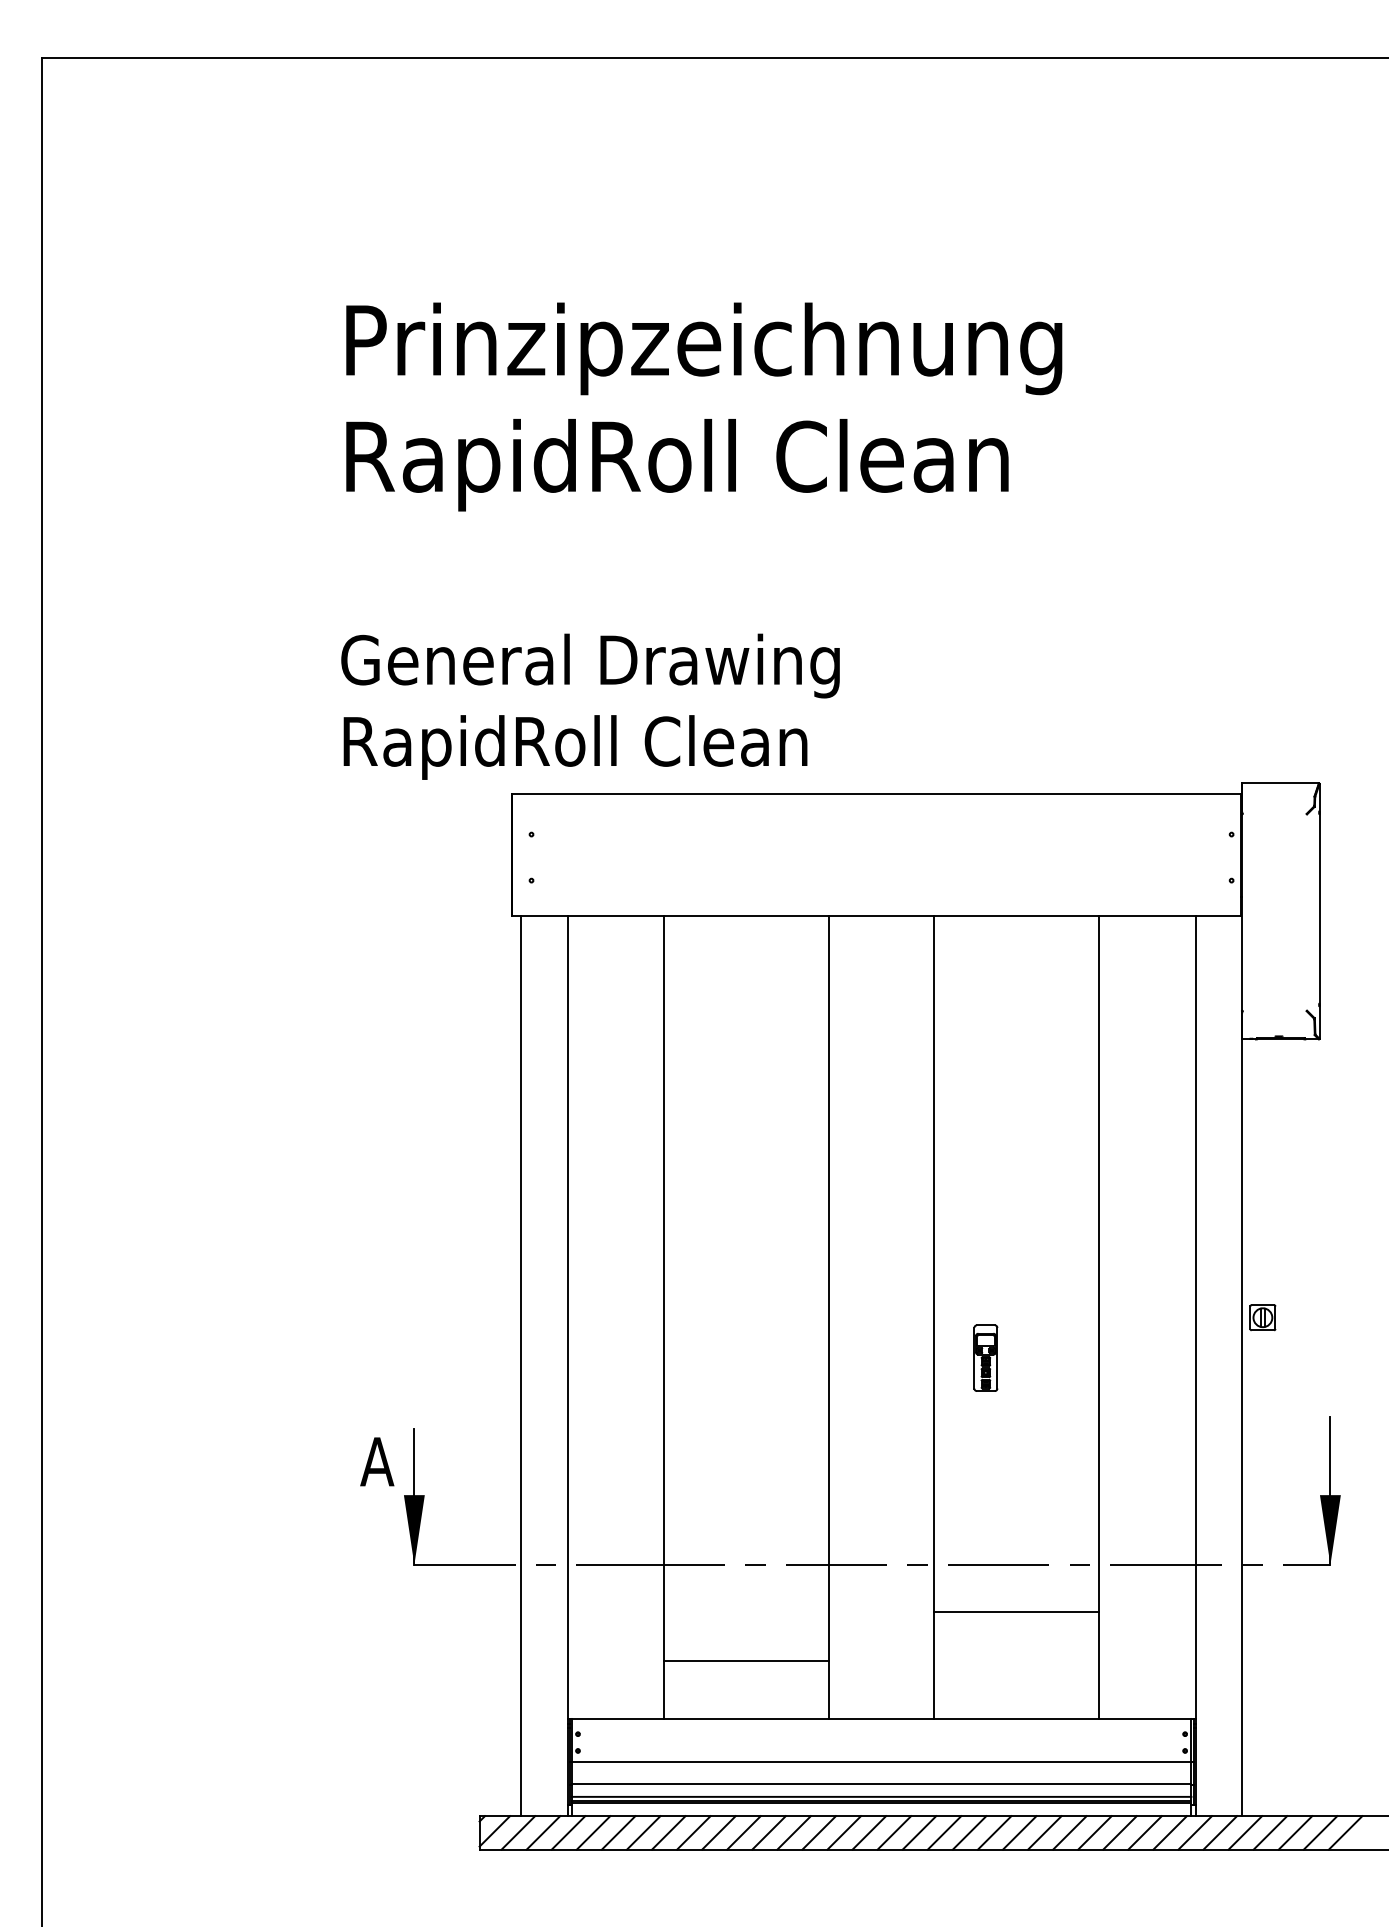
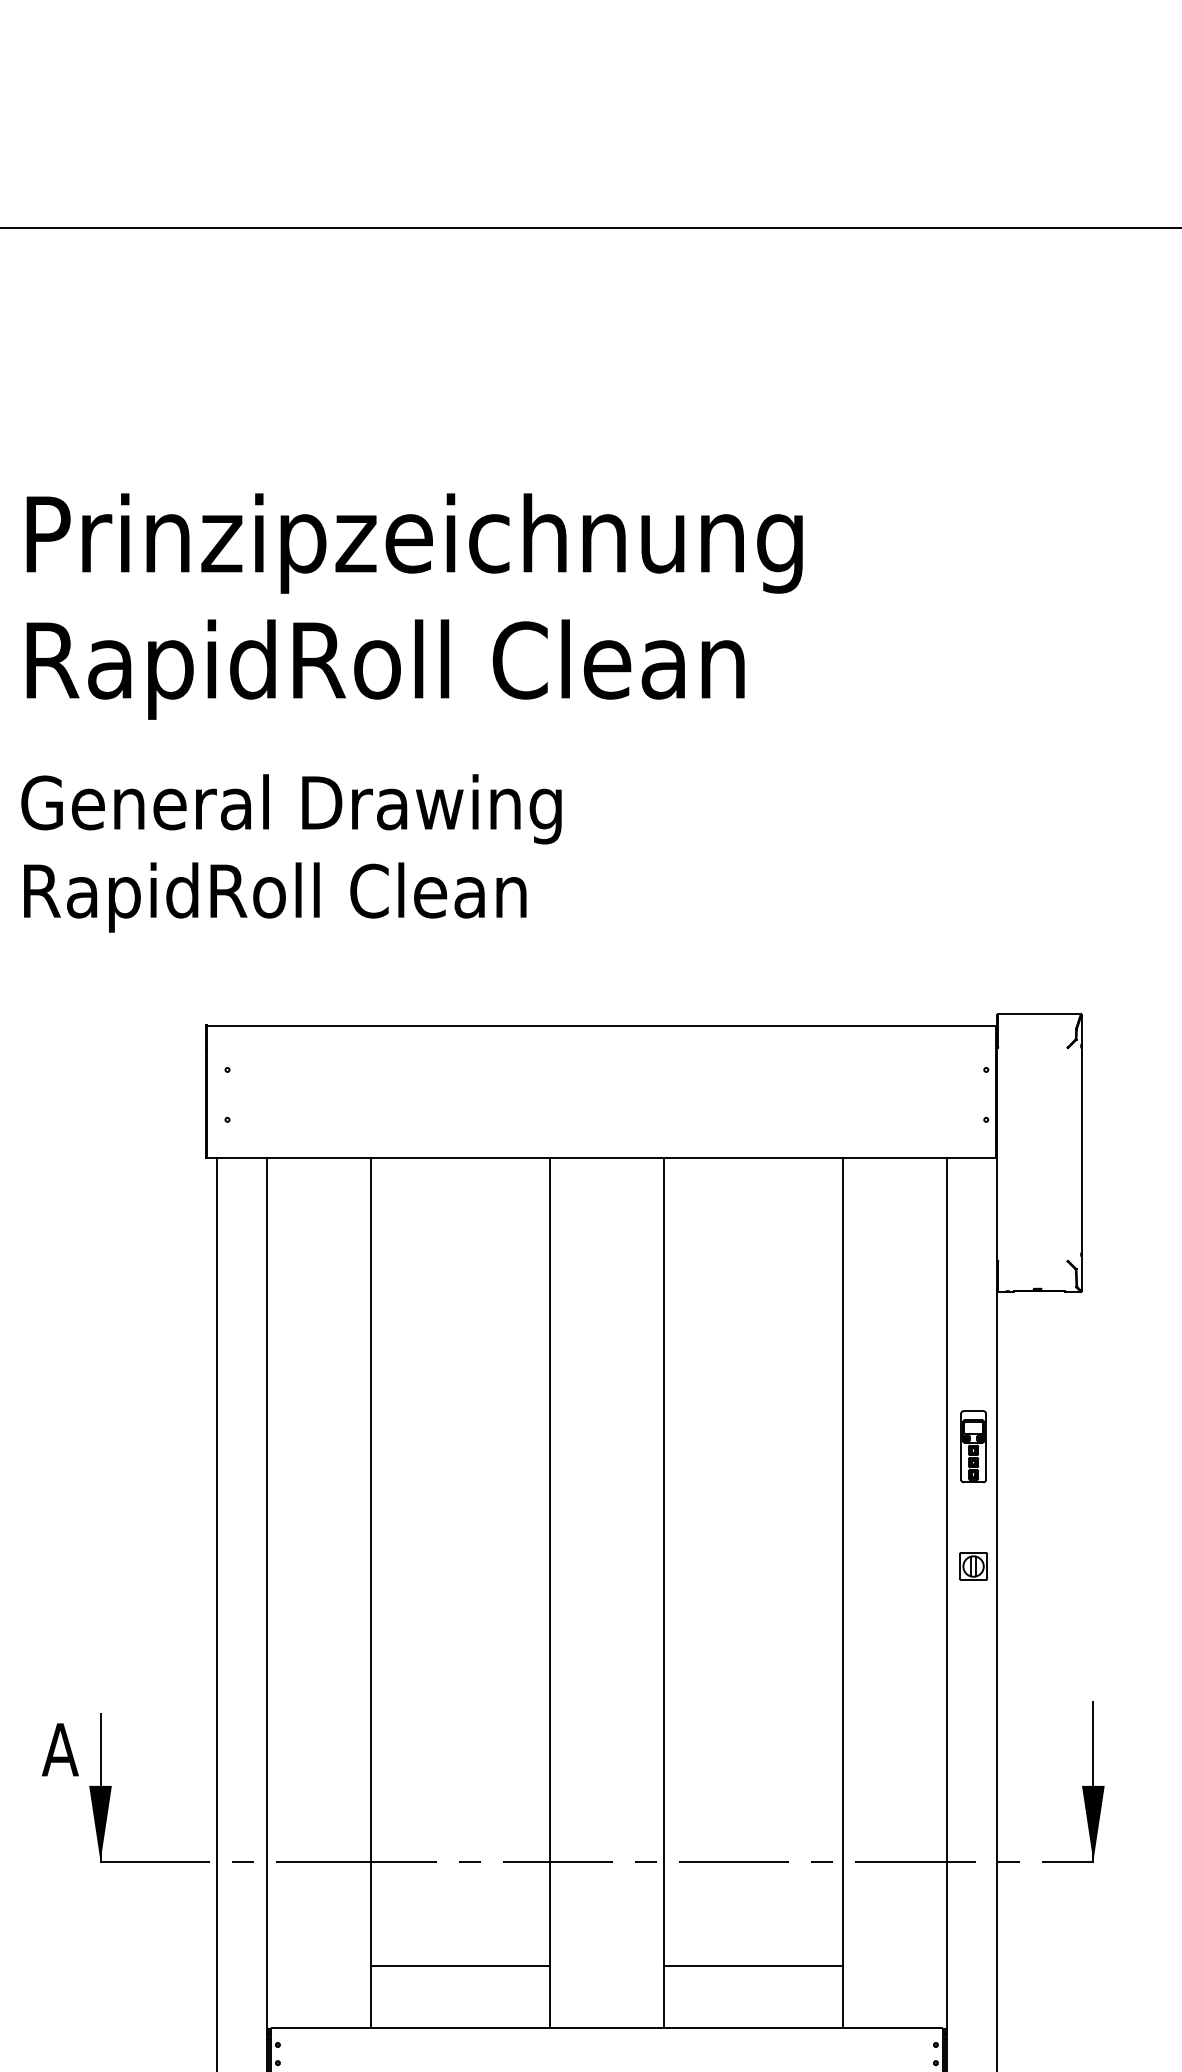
text: (590, 706) -> (291, 853), moved
part: (1262, 1317) -> (973, 1566), moved
part: (985, 1357) -> (973, 1445), moved
line: (1016, 1612) -> (753, 1966), moved

